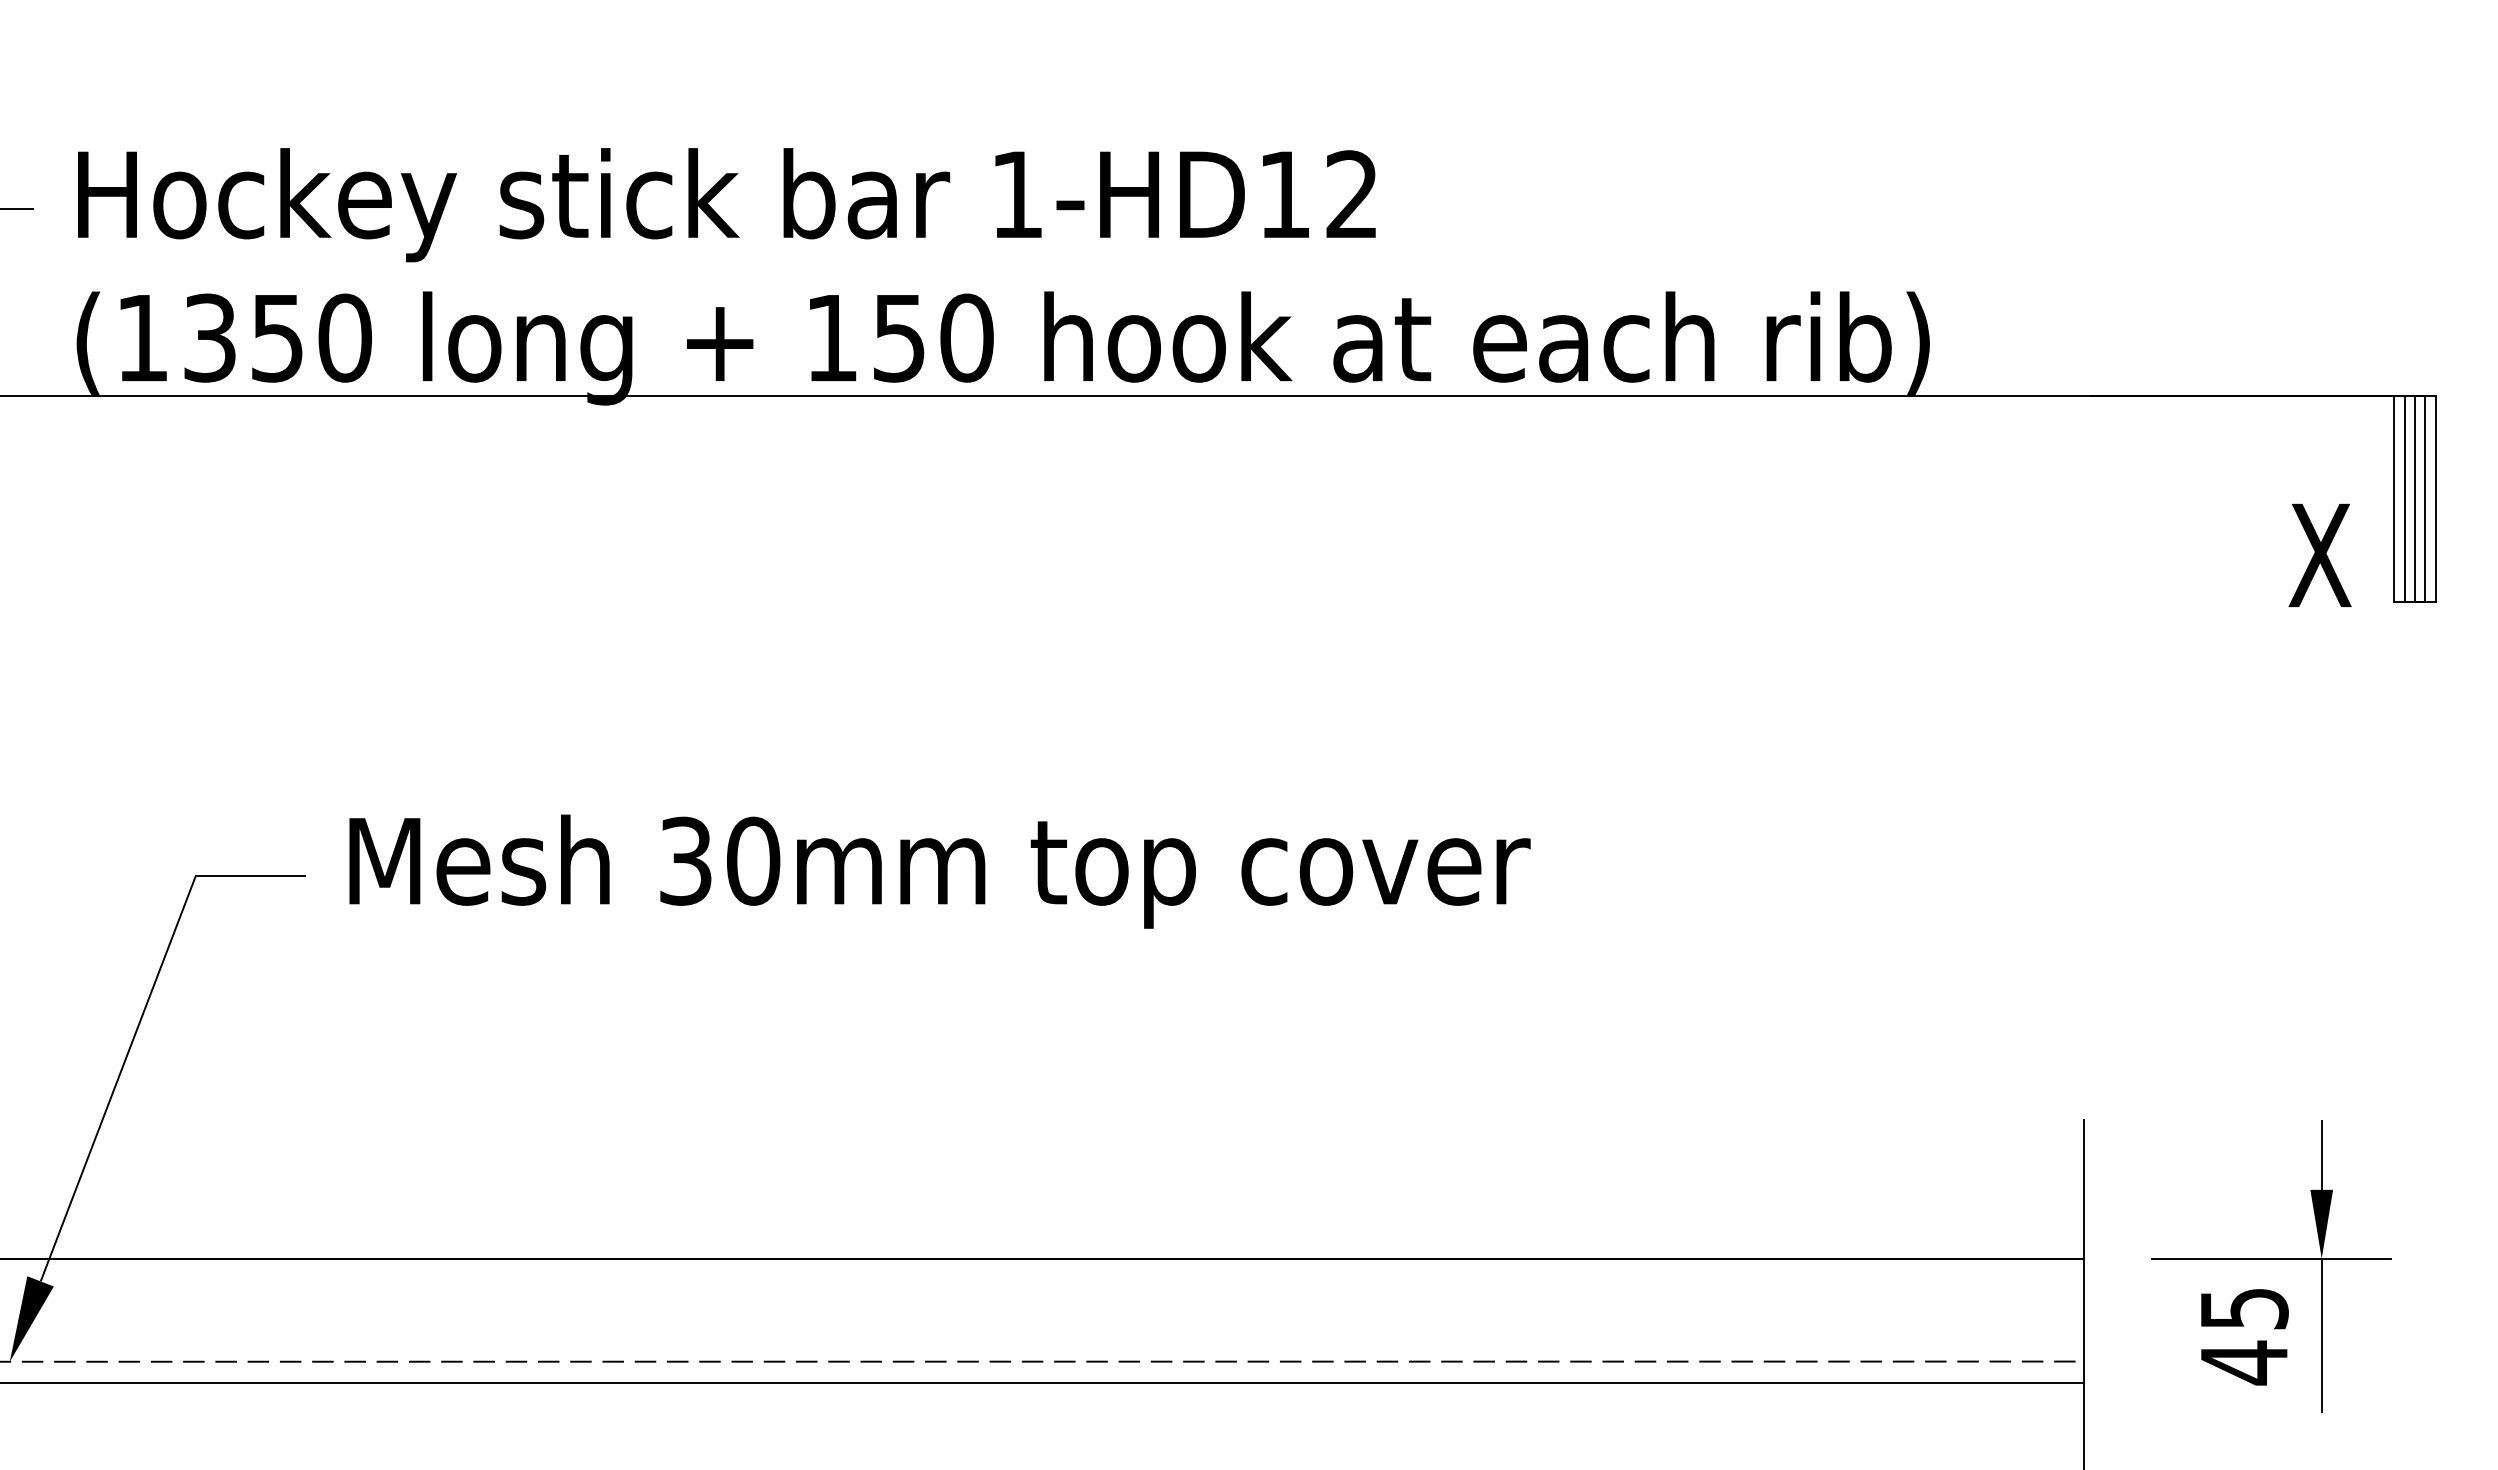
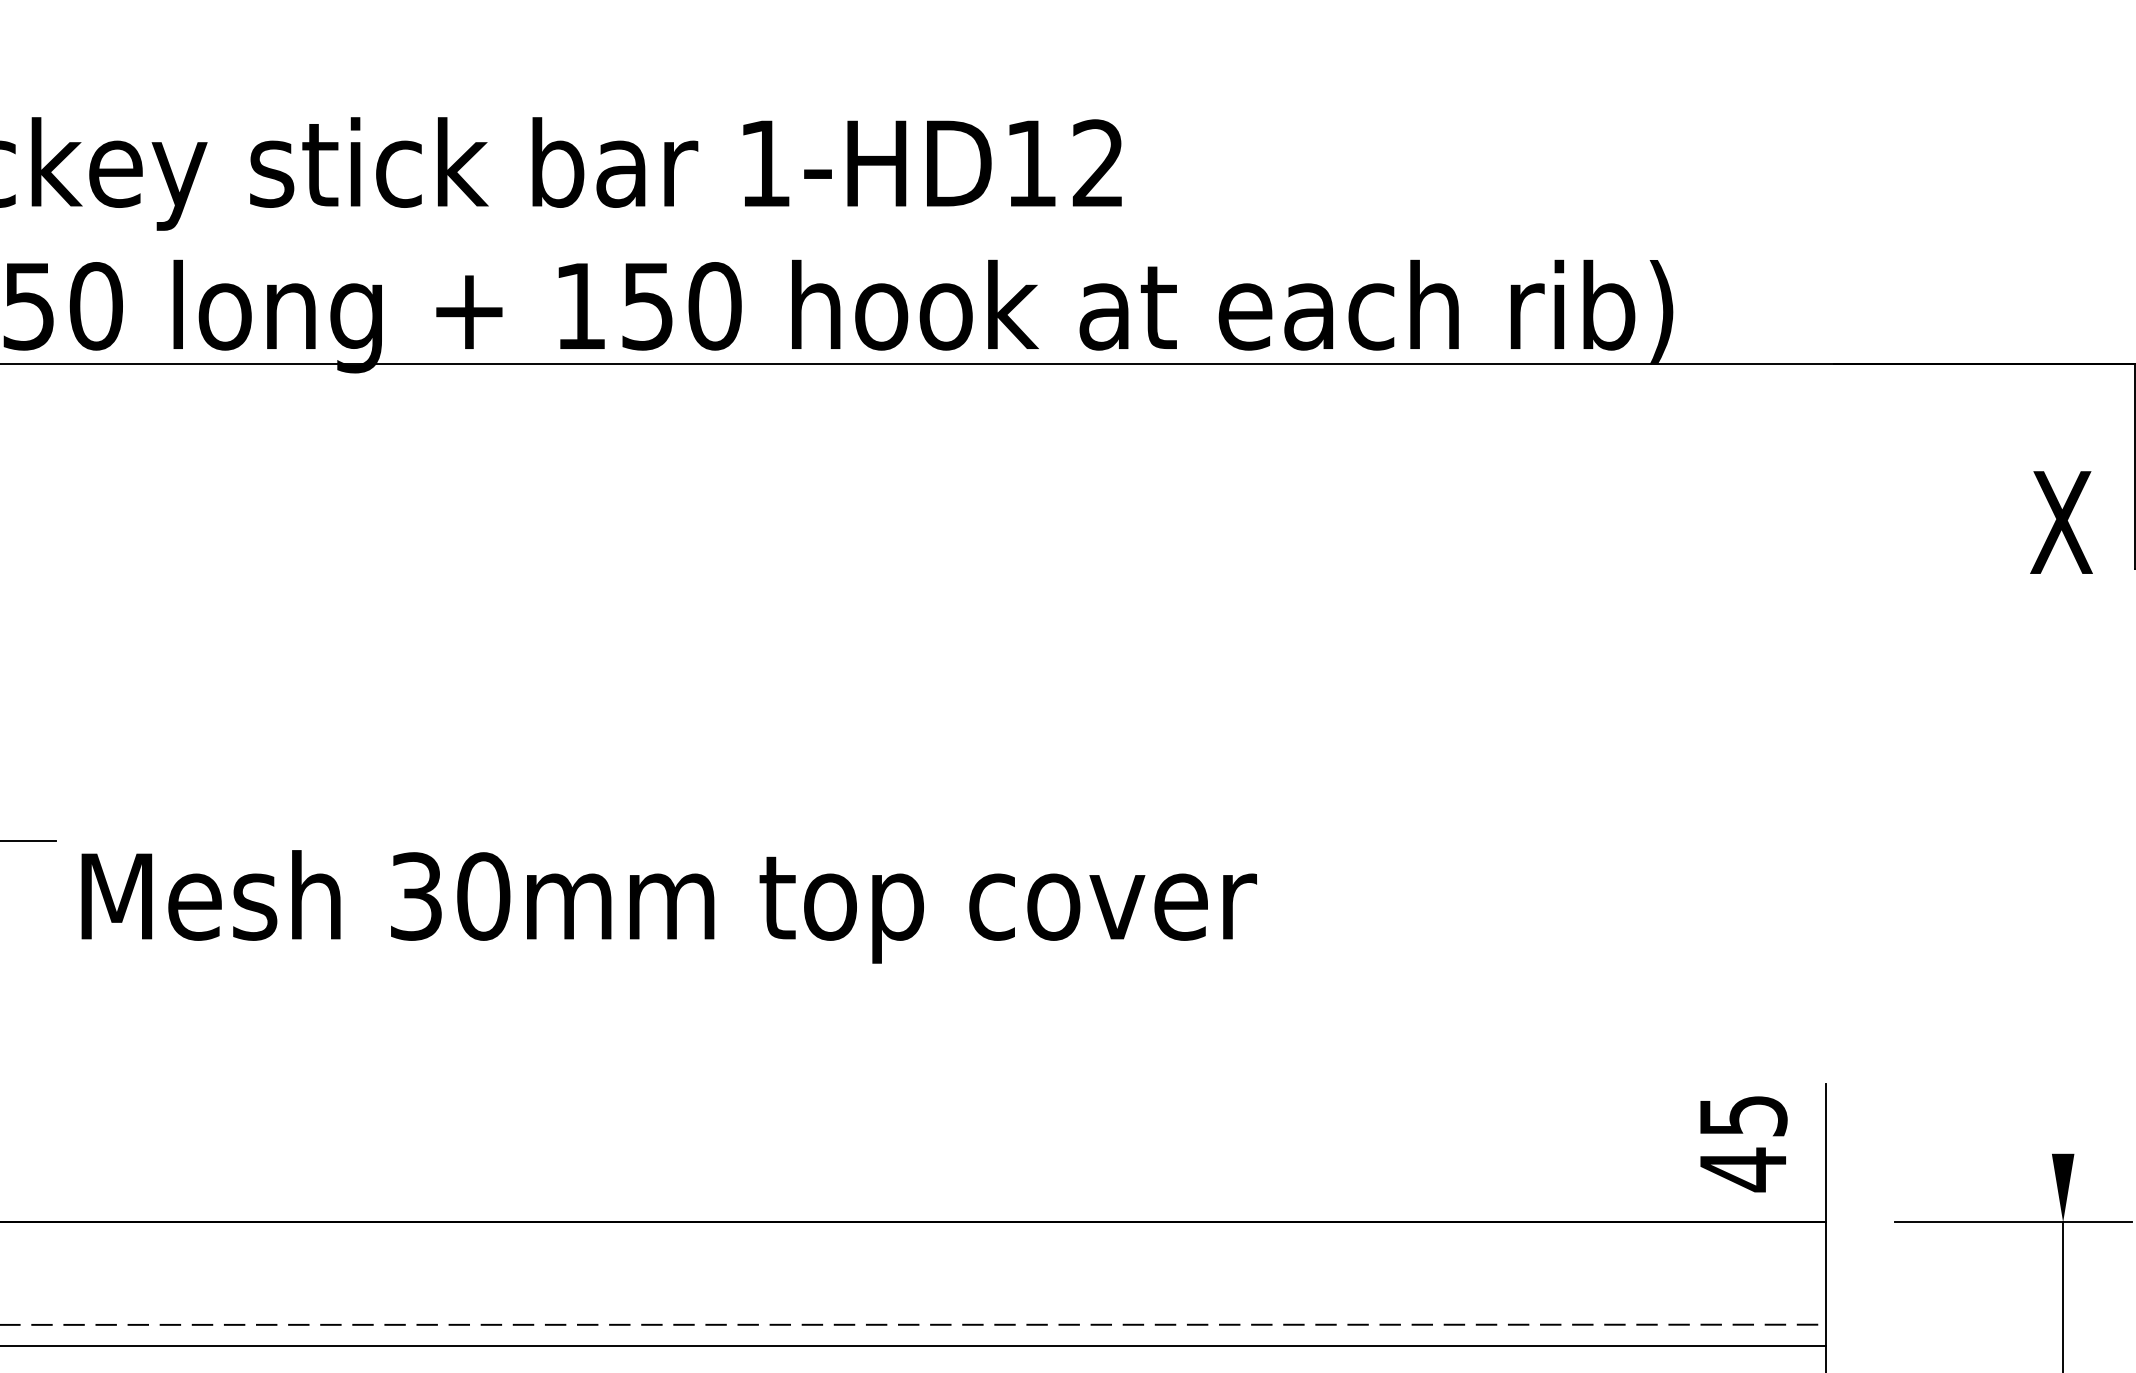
text: (939, 871) -> (668, 906), moved
line: (2321, 1155) -> (2062, 1119), removed
text: (2244, 1337) -> (1743, 1144), moved

